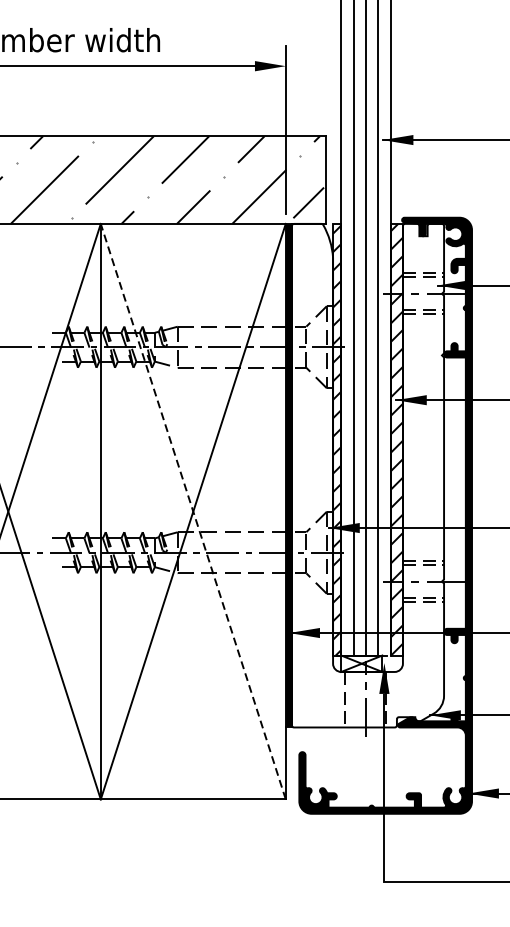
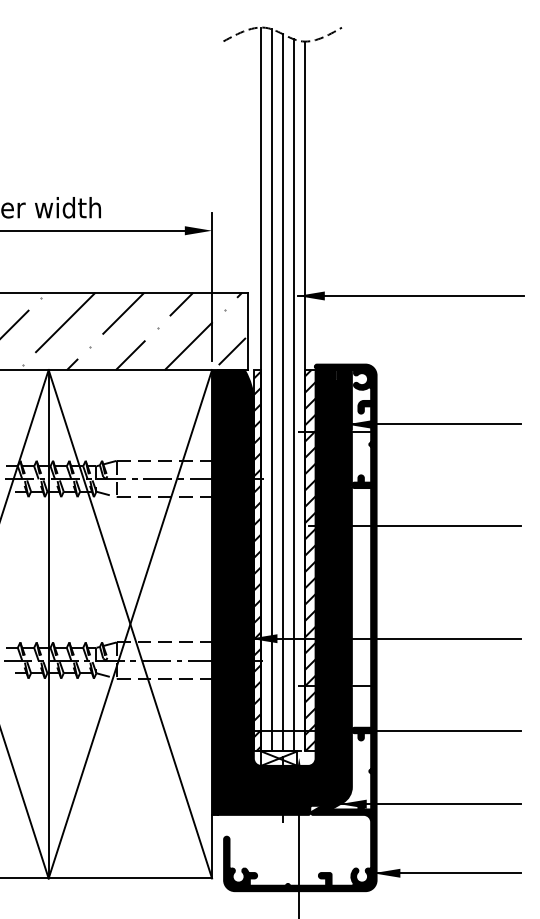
fill: (367, 475) -> (284, 592), added
line: (193, 510) -> (130, 623), dashed -> solid

